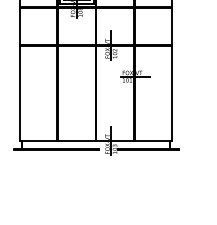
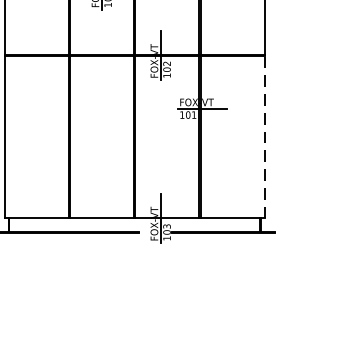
line: (172, 93) -> (265, 137), solid -> dashed

